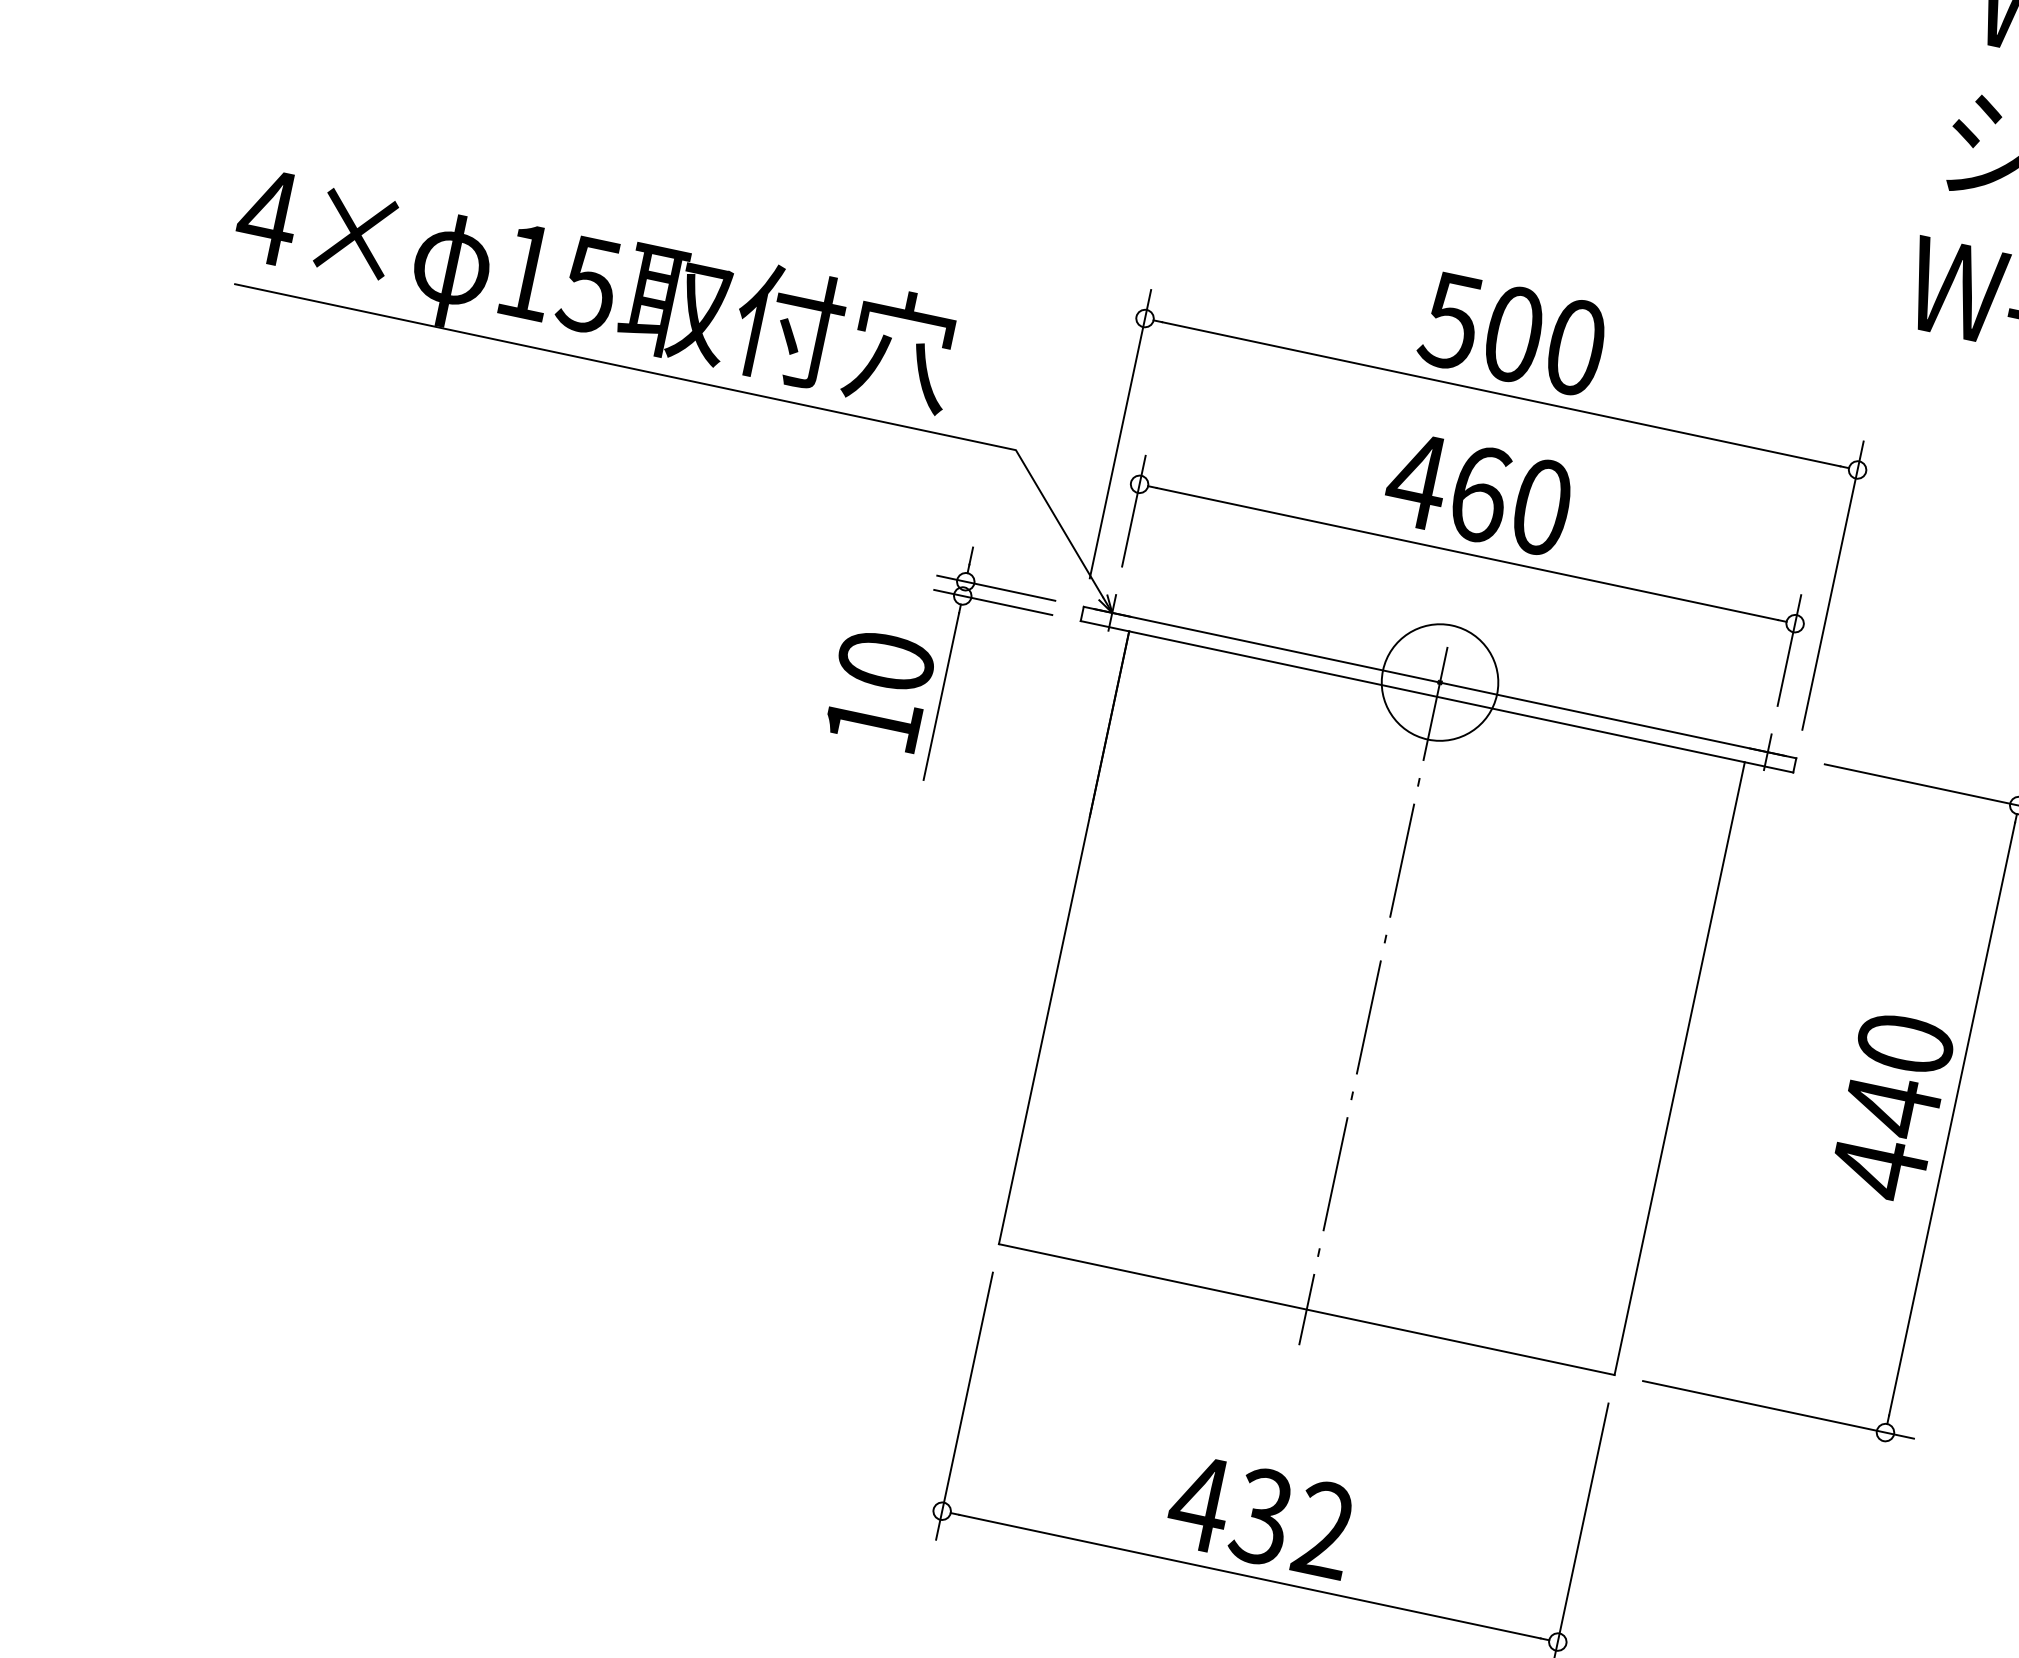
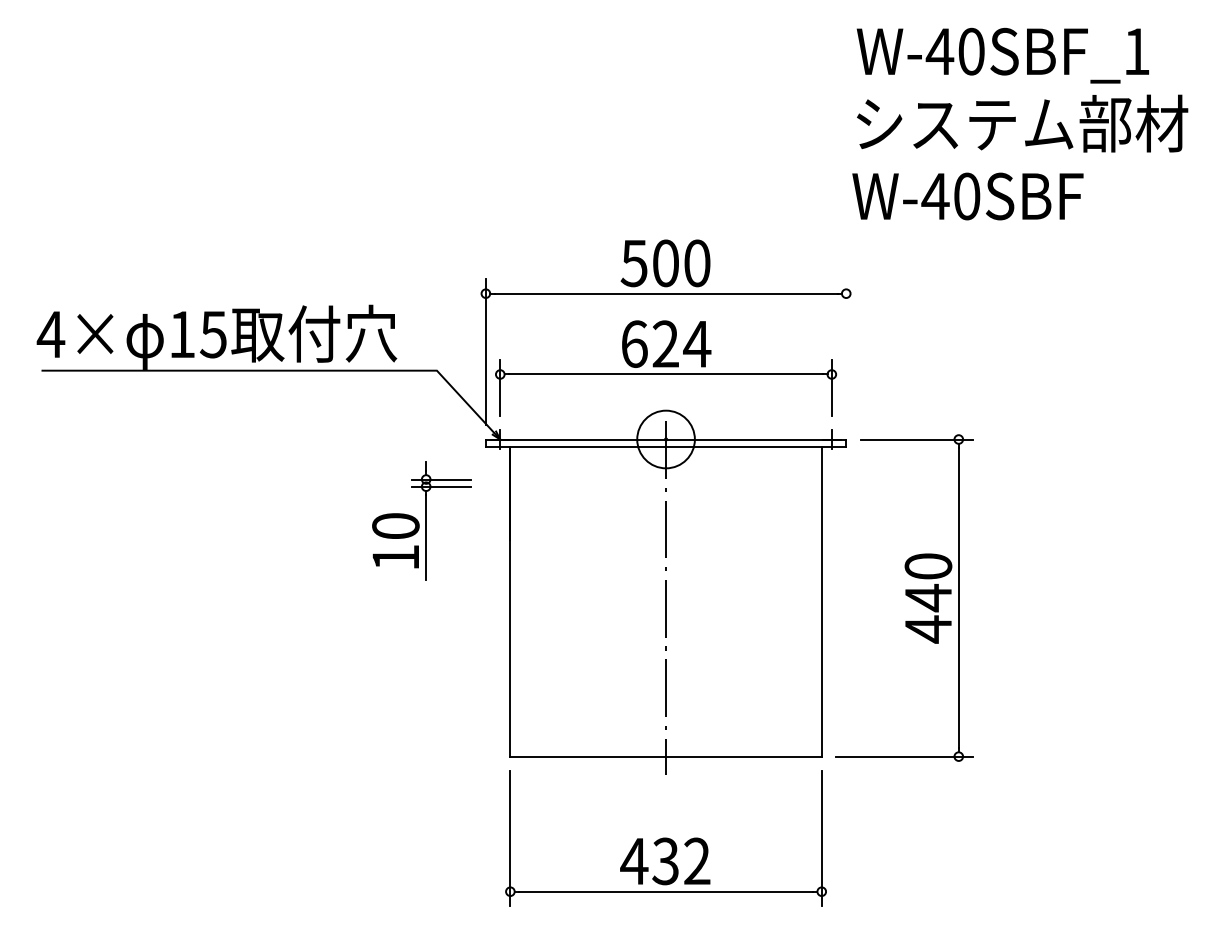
text: (1479, 492) -> (665, 343), 460 -> 624
line: (1833, 586) -> (846, 352), removed
part: (939, 660) -> (421, 520), moved

